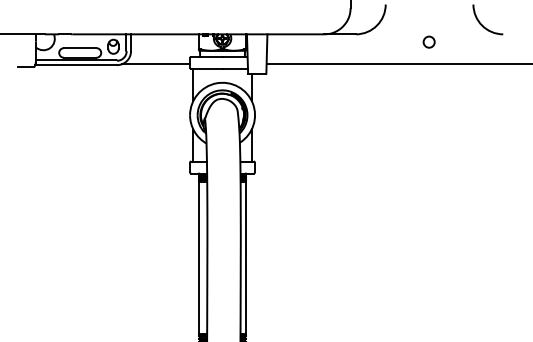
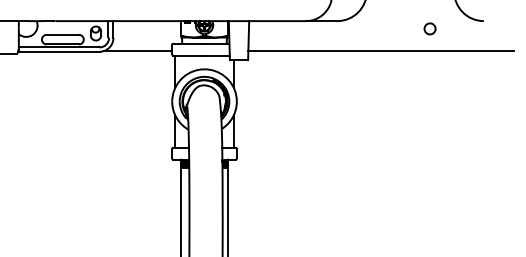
circle: (428, 41) -> (429, 28), moved

